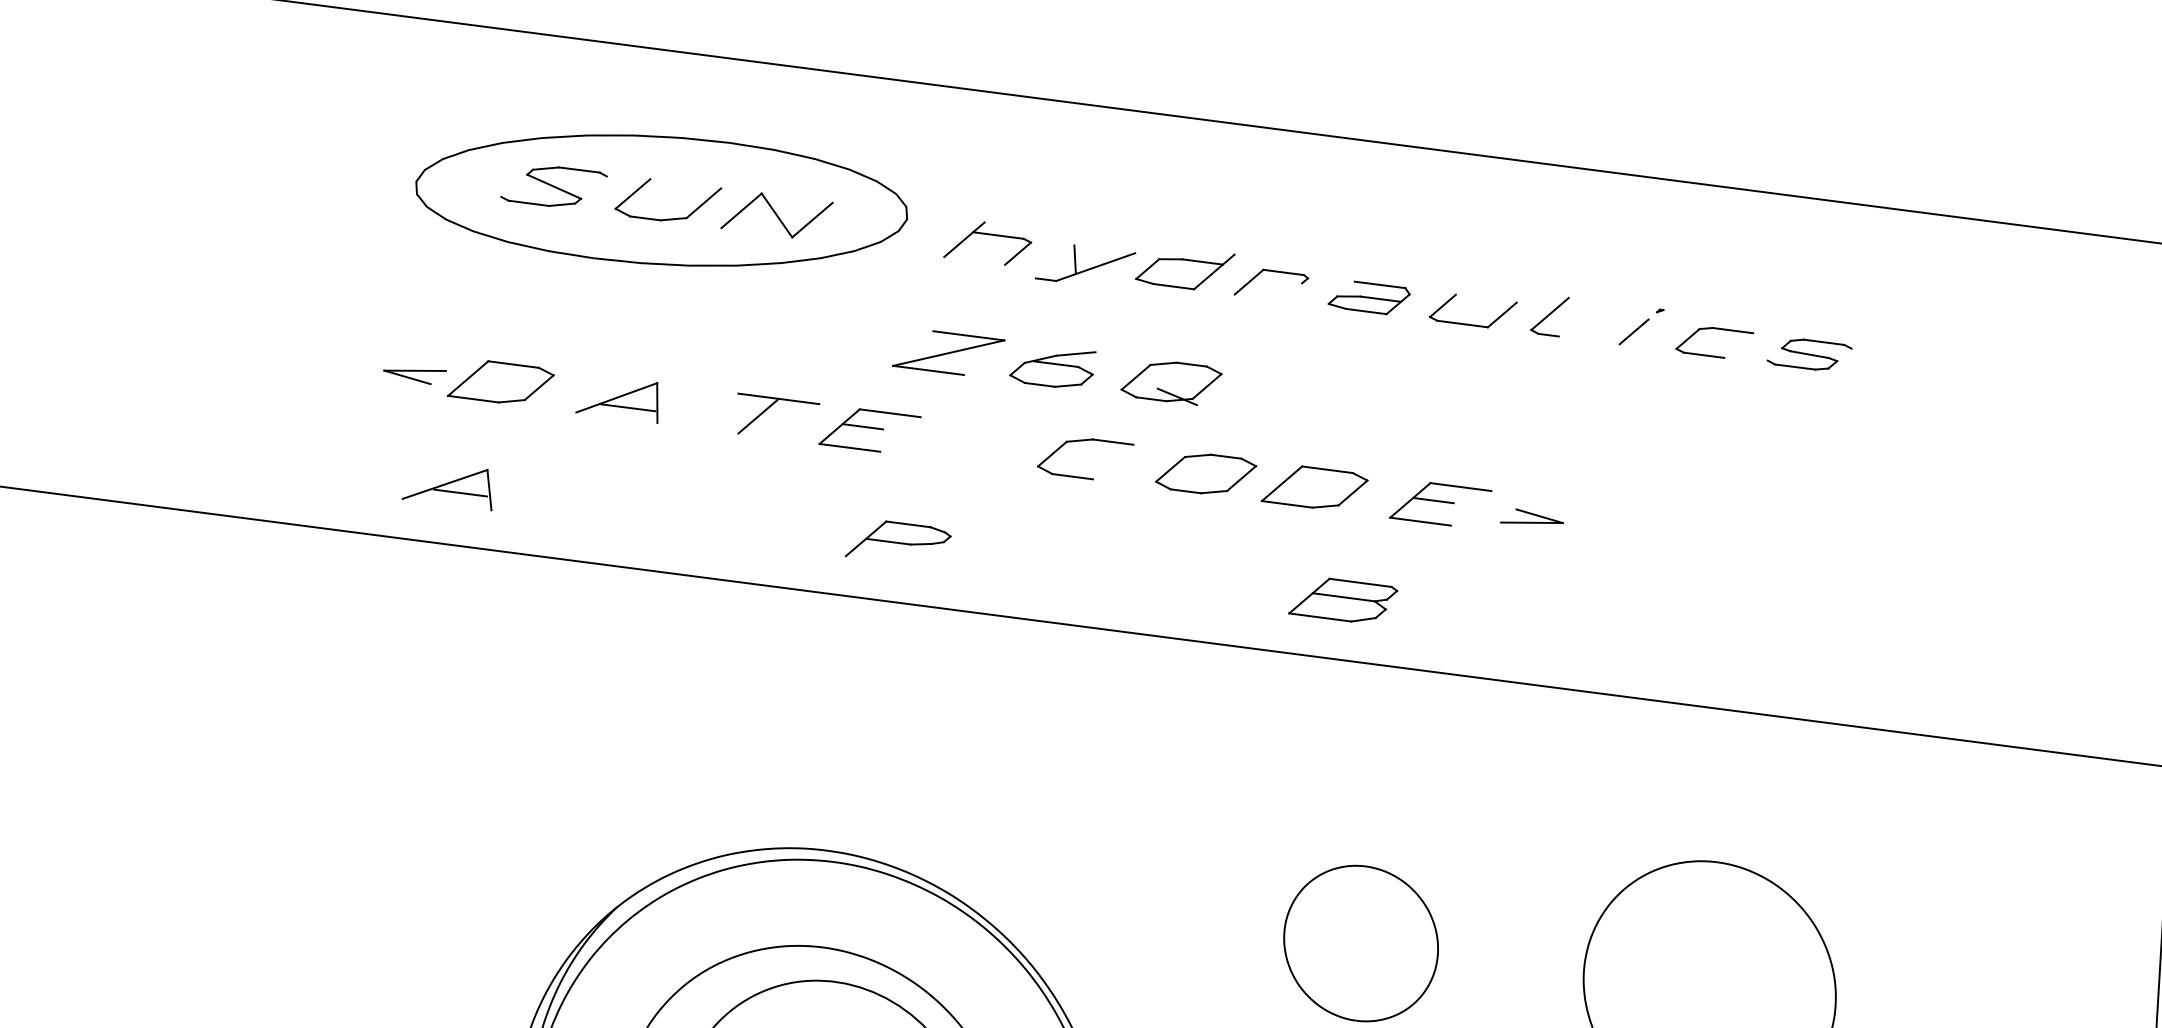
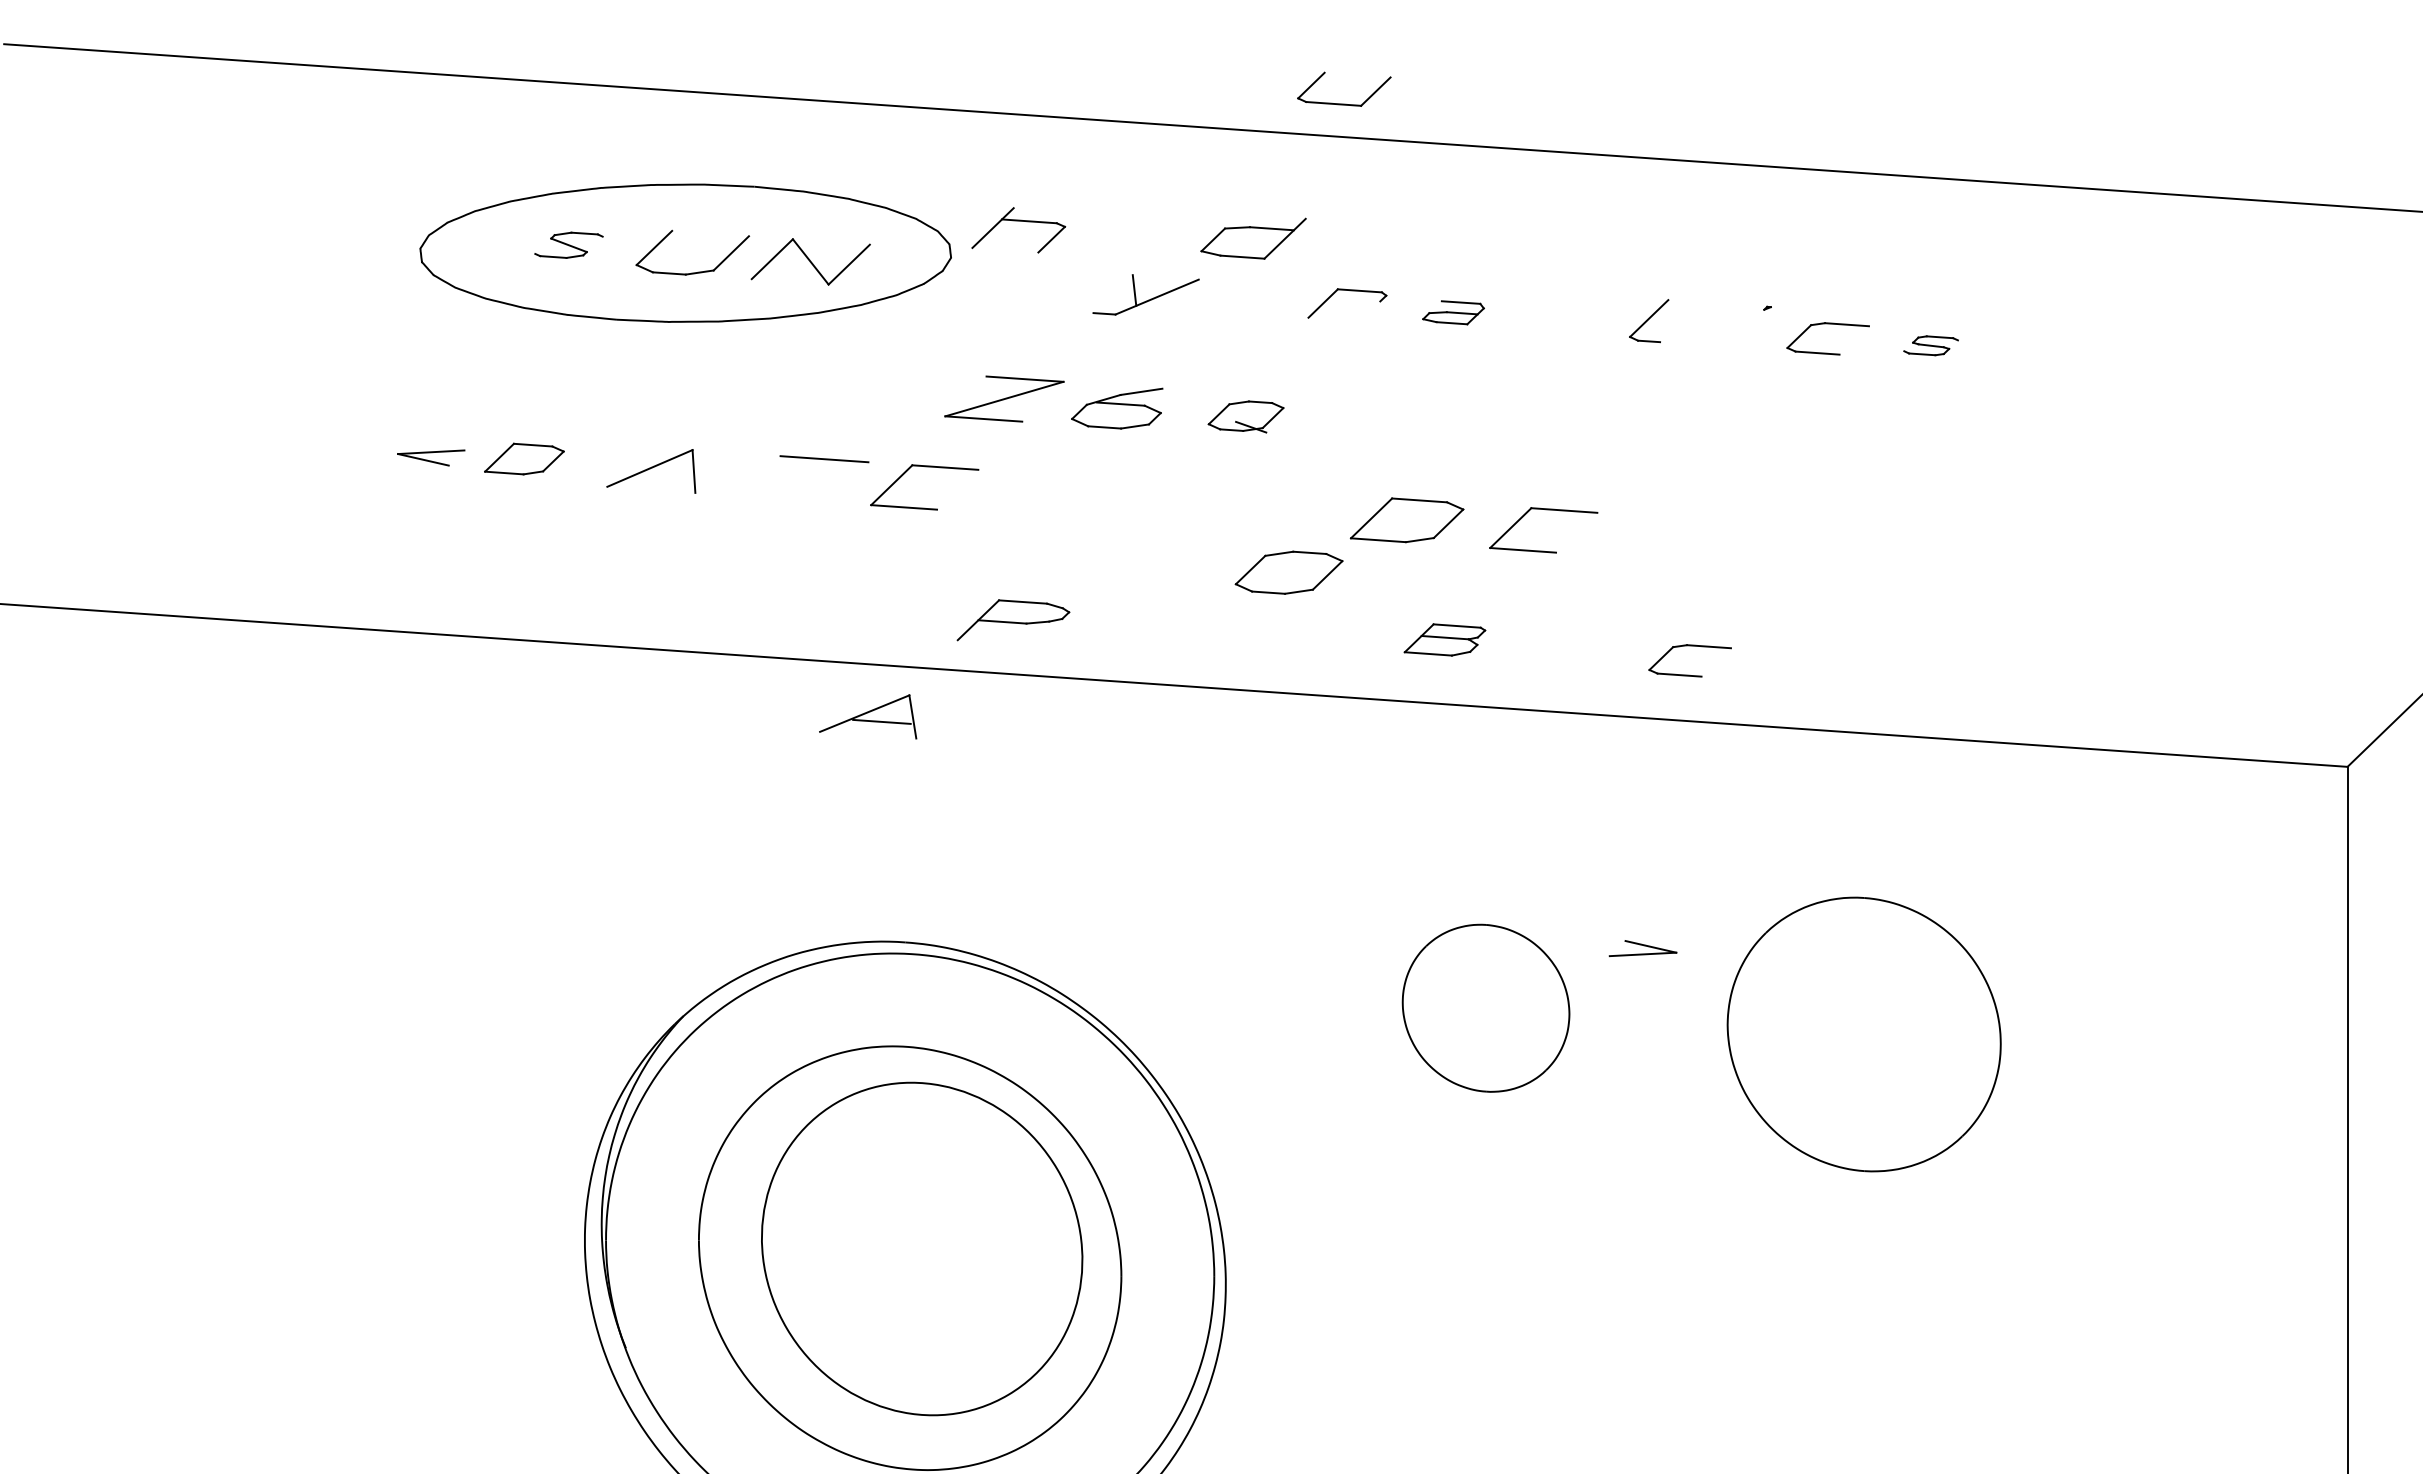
part: (553, 186) -> (568, 245), size x0.6
part: (988, 235) -> (1018, 221), moved
part: (1185, 269) -> (1253, 238), moved
part: (1369, 297) -> (1453, 312), size x0.7
part: (1472, 324) -> (1344, 103), moved
line: (1633, 331) -> (1740, 332), removed
part: (1809, 354) -> (1930, 345), size x0.6
part: (501, 381) -> (524, 458), size x0.7
part: (1170, 382) -> (1245, 416), size x0.7
line: (627, 407) -> (662, 478), removed
line: (758, 416) -> (803, 479), removed
line: (862, 426) -> (916, 483), removed
part: (1083, 441) -> (1155, 485), removed
part: (1205, 473) -> (1288, 572), moved
part: (448, 487) -> (868, 716), moved
line: (1433, 500) -> (1535, 526), removed
part: (1531, 517) -> (1642, 948), moved
part: (898, 540) -> (1013, 620), moved
part: (1342, 599) -> (1444, 639), size x0.7
part: (1569, 619) -> (1689, 646), added

